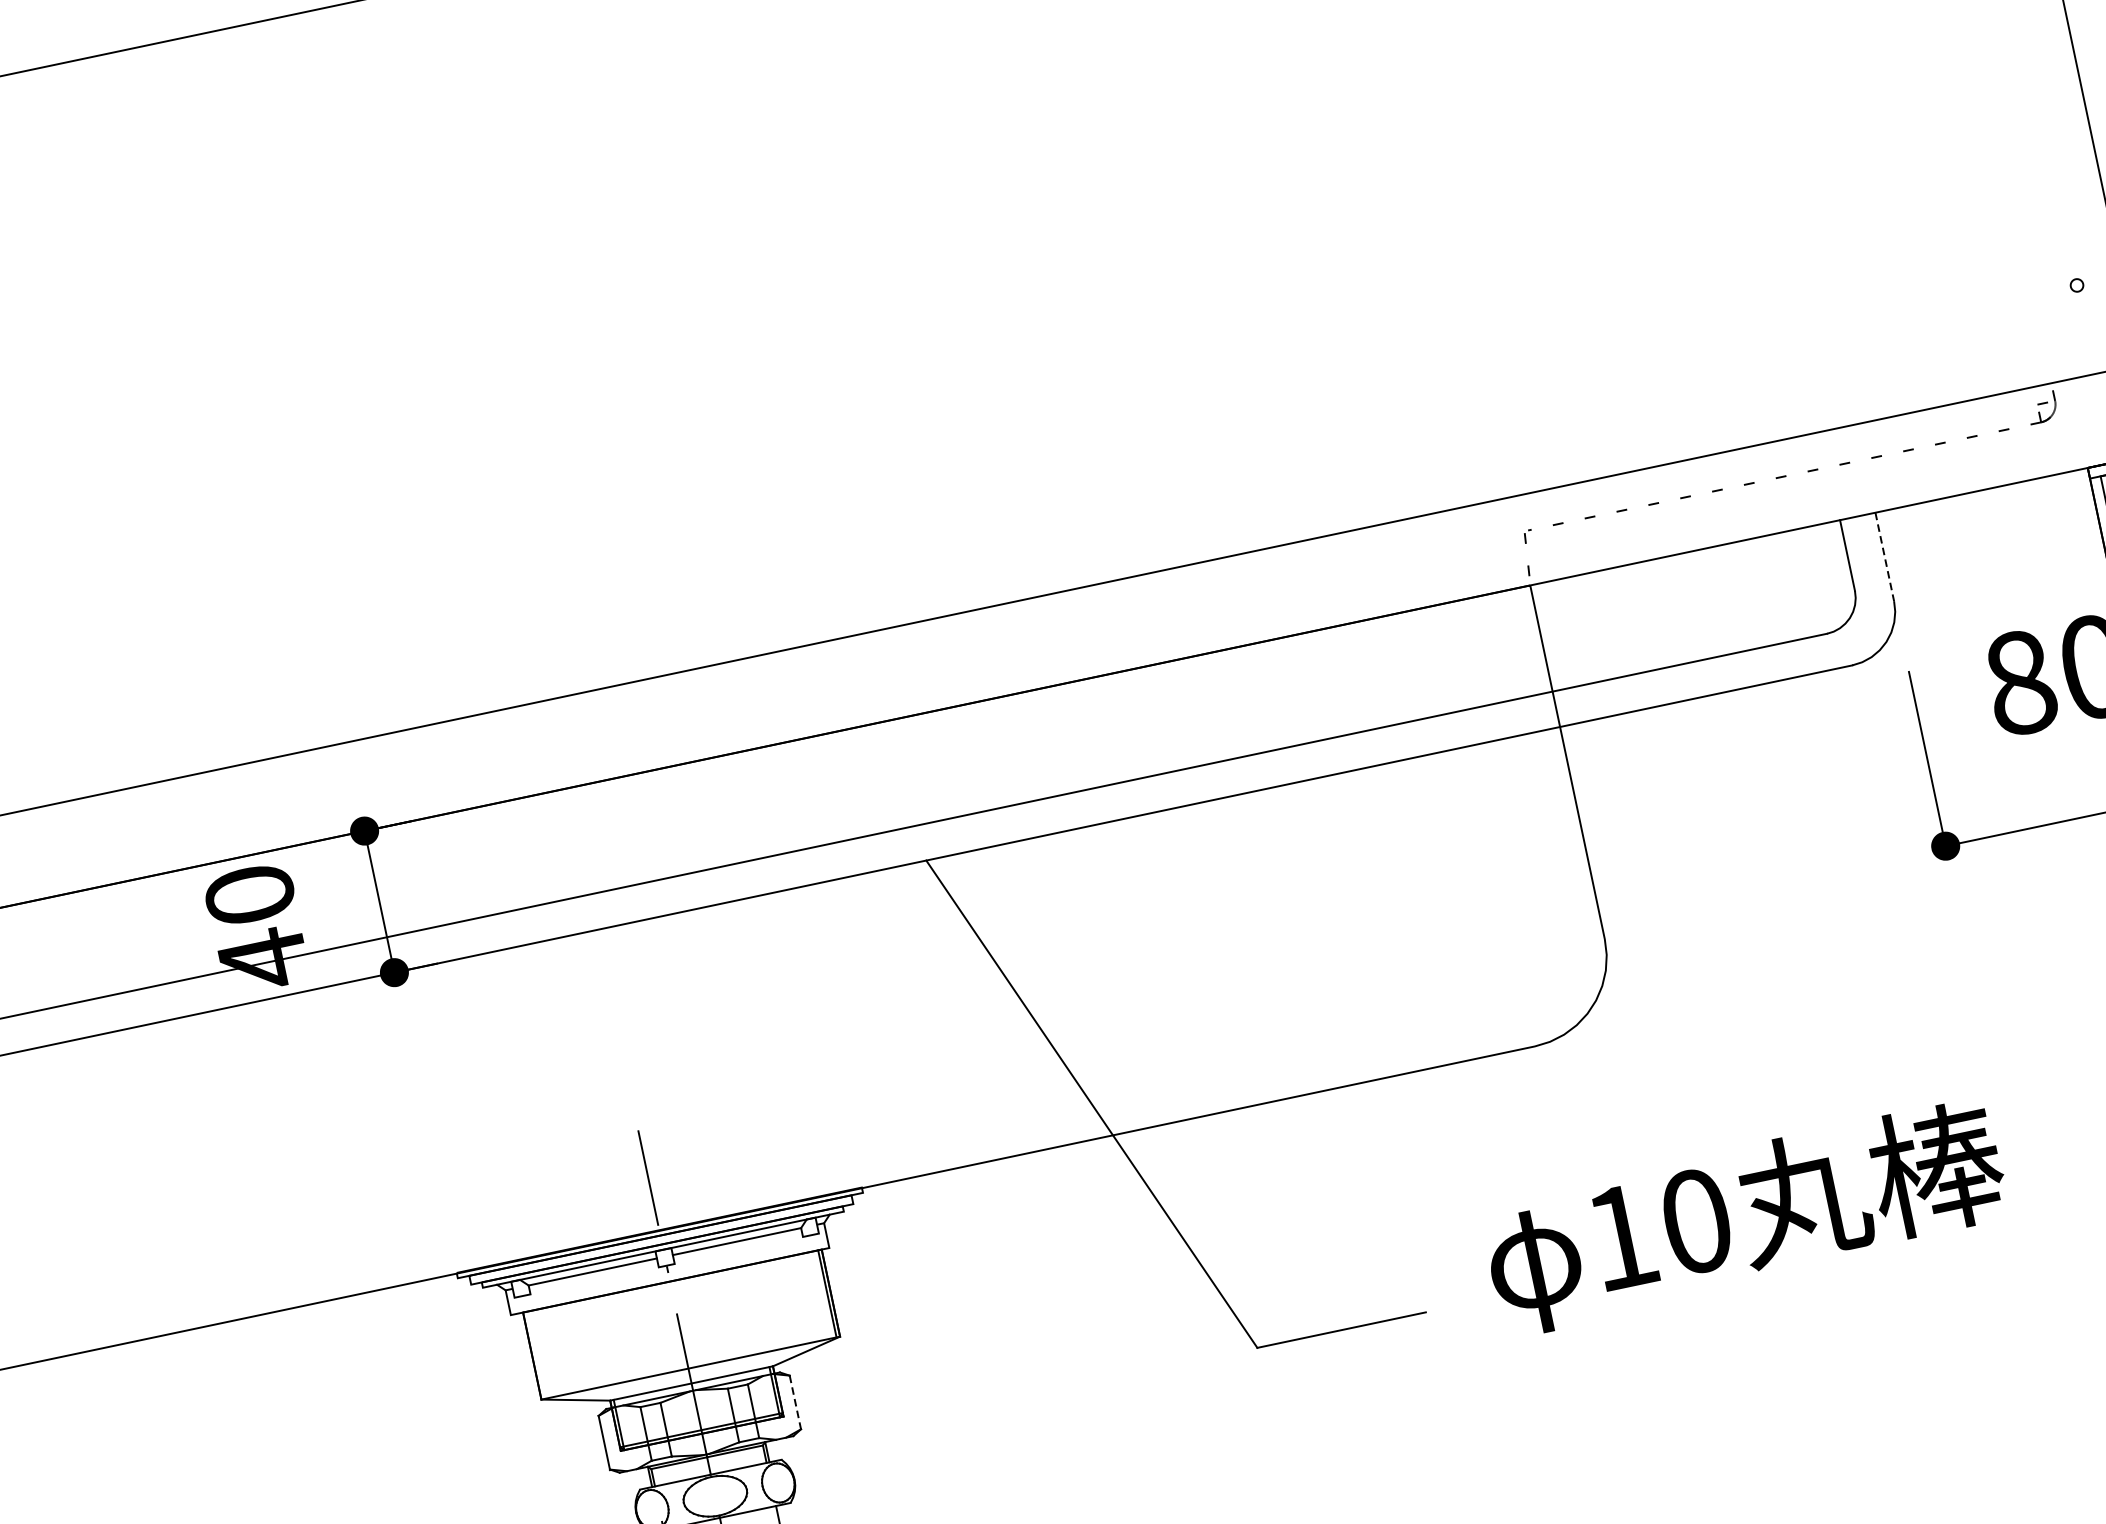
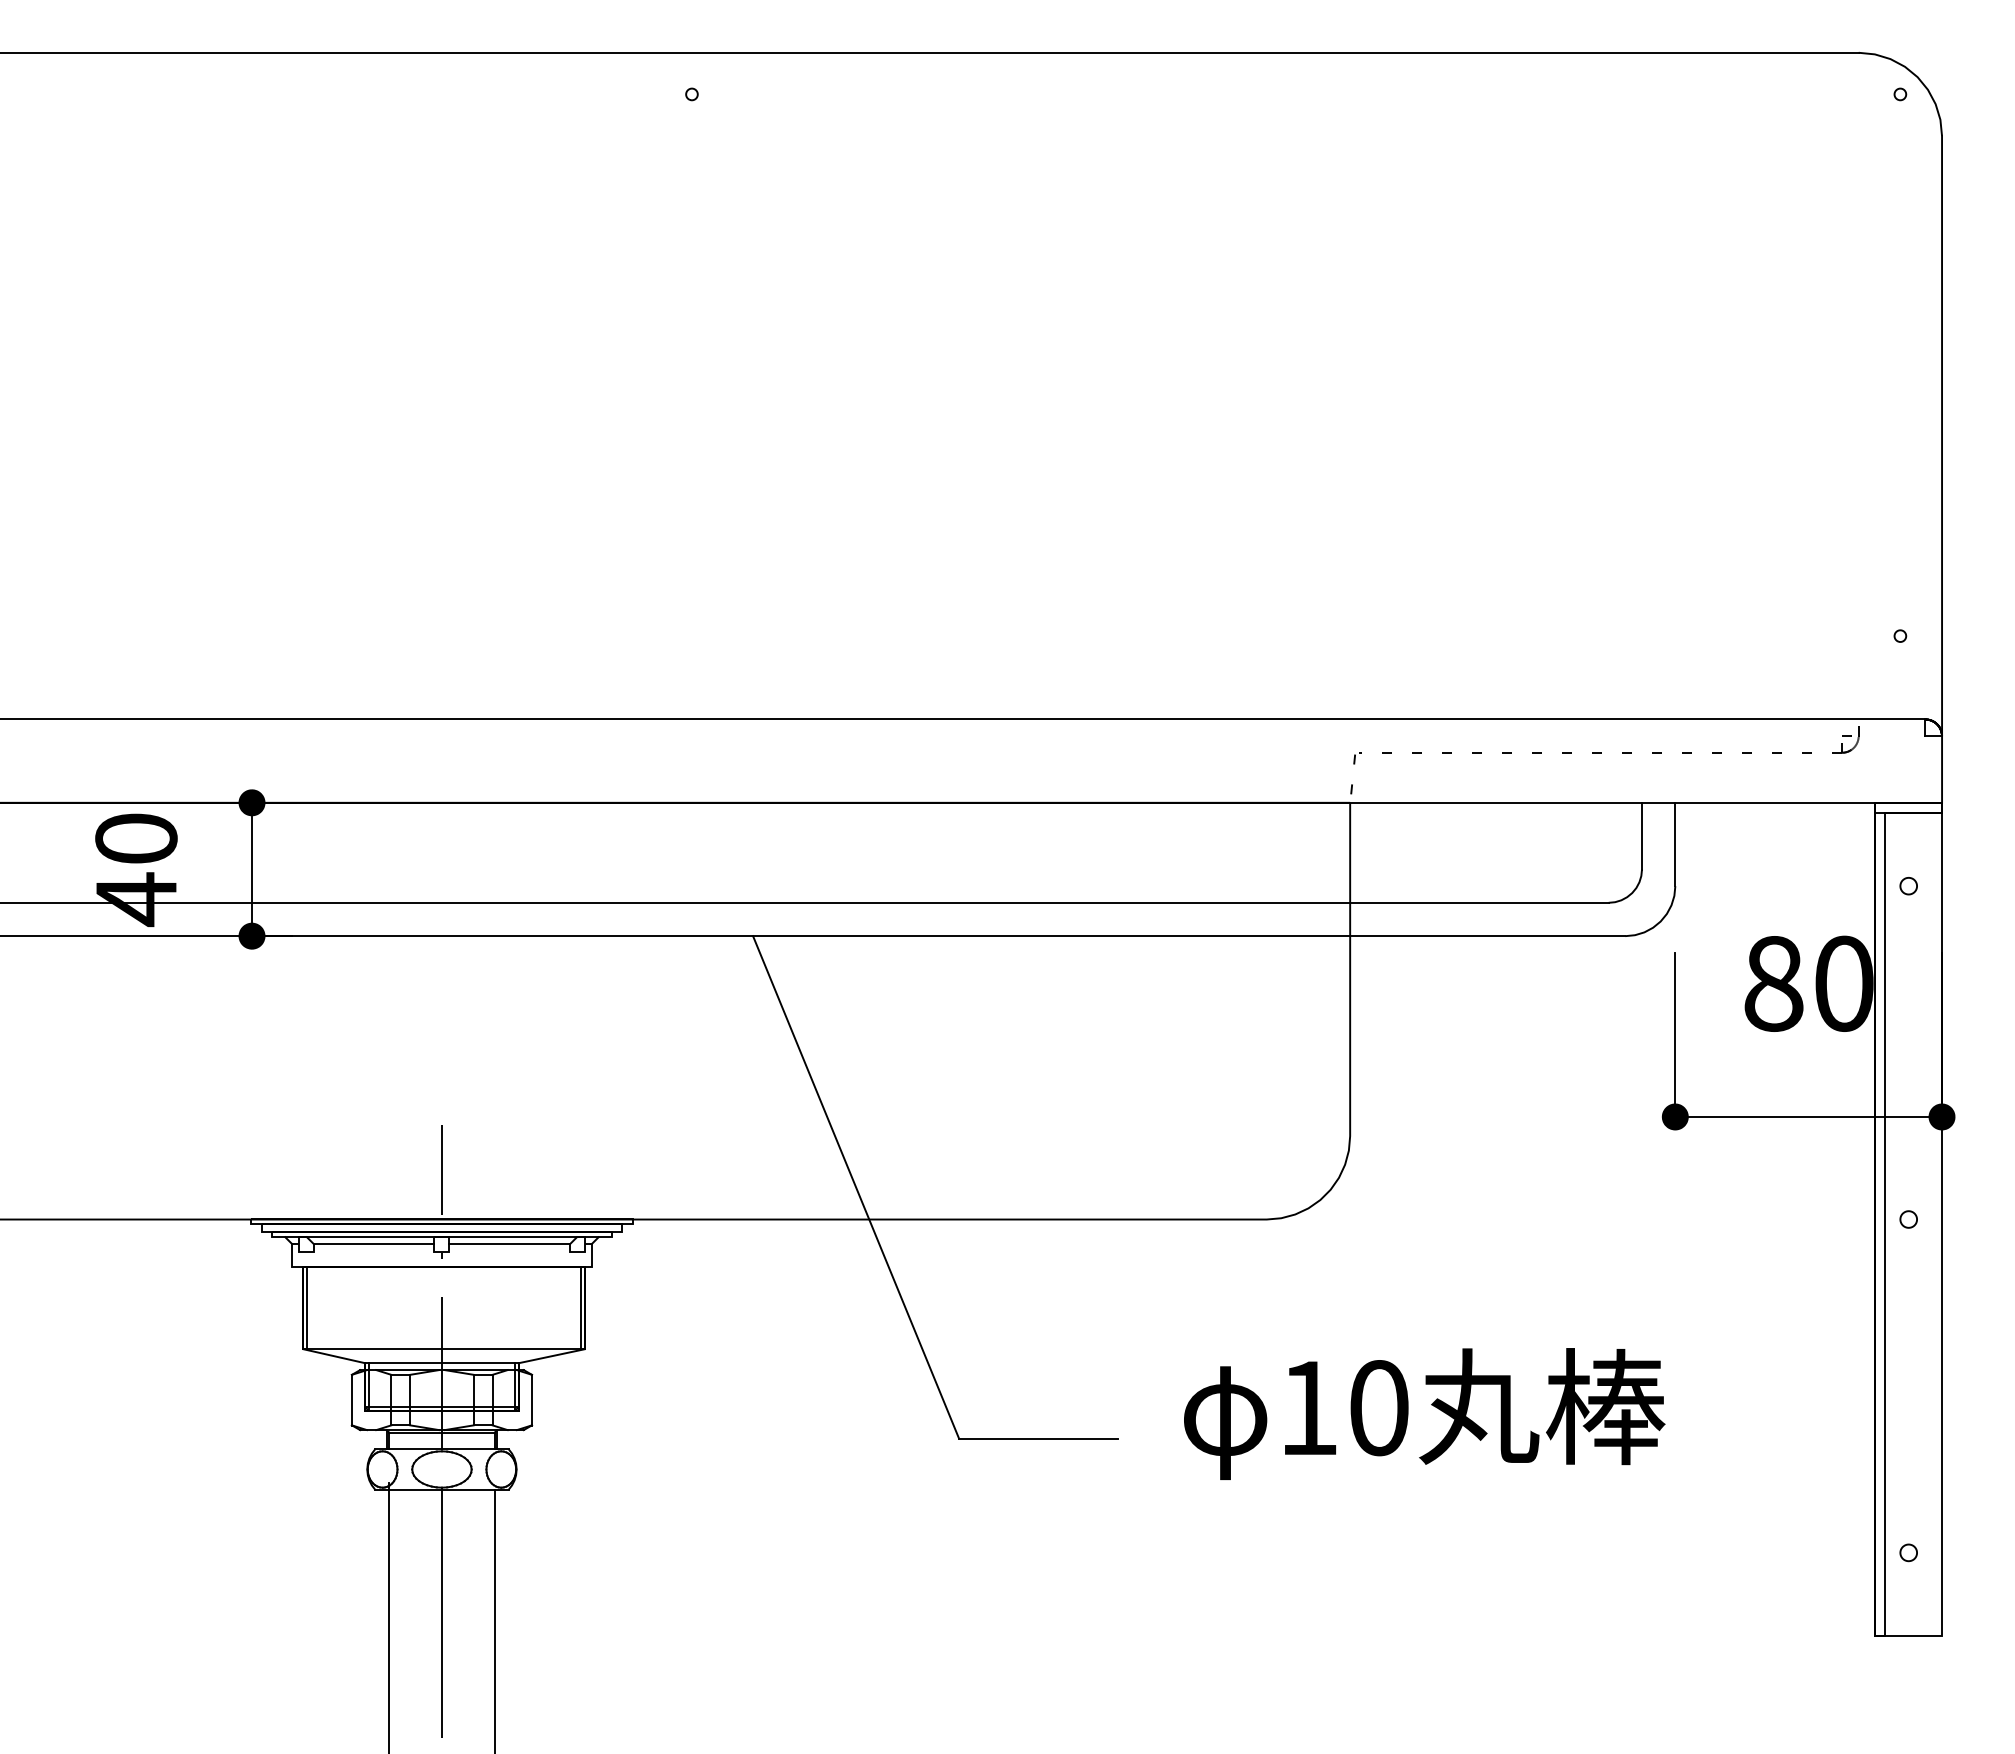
line: (1884, 556) -> (1675, 844), dashed -> solid
line: (535, 1355) -> (306, 1308), added
line: (794, 1403) -> (531, 1400), dashed -> solid

